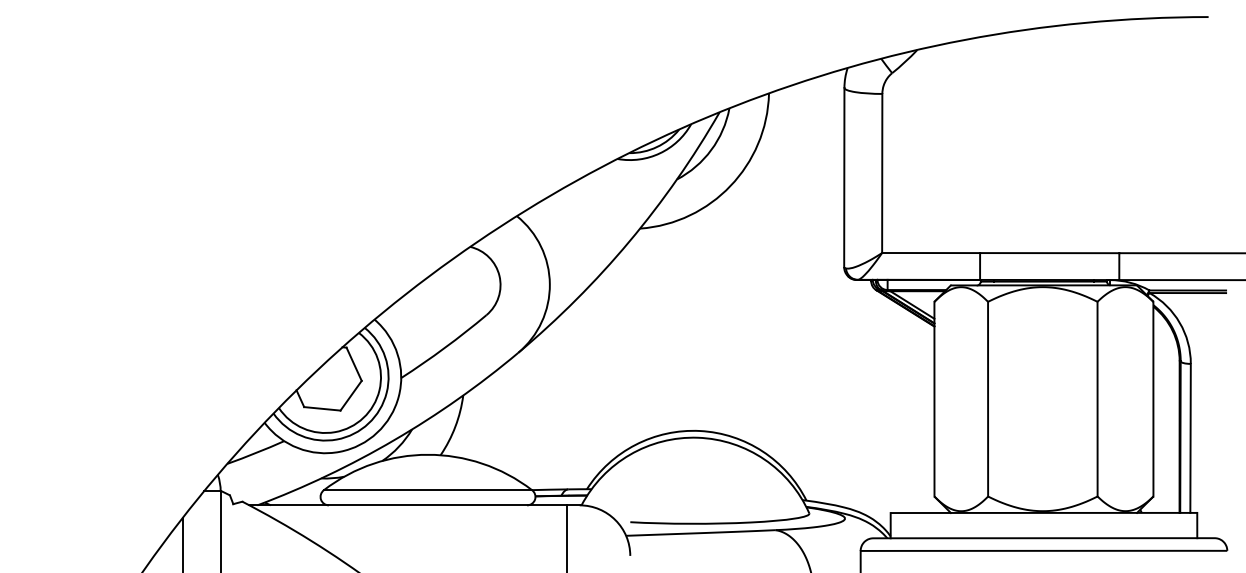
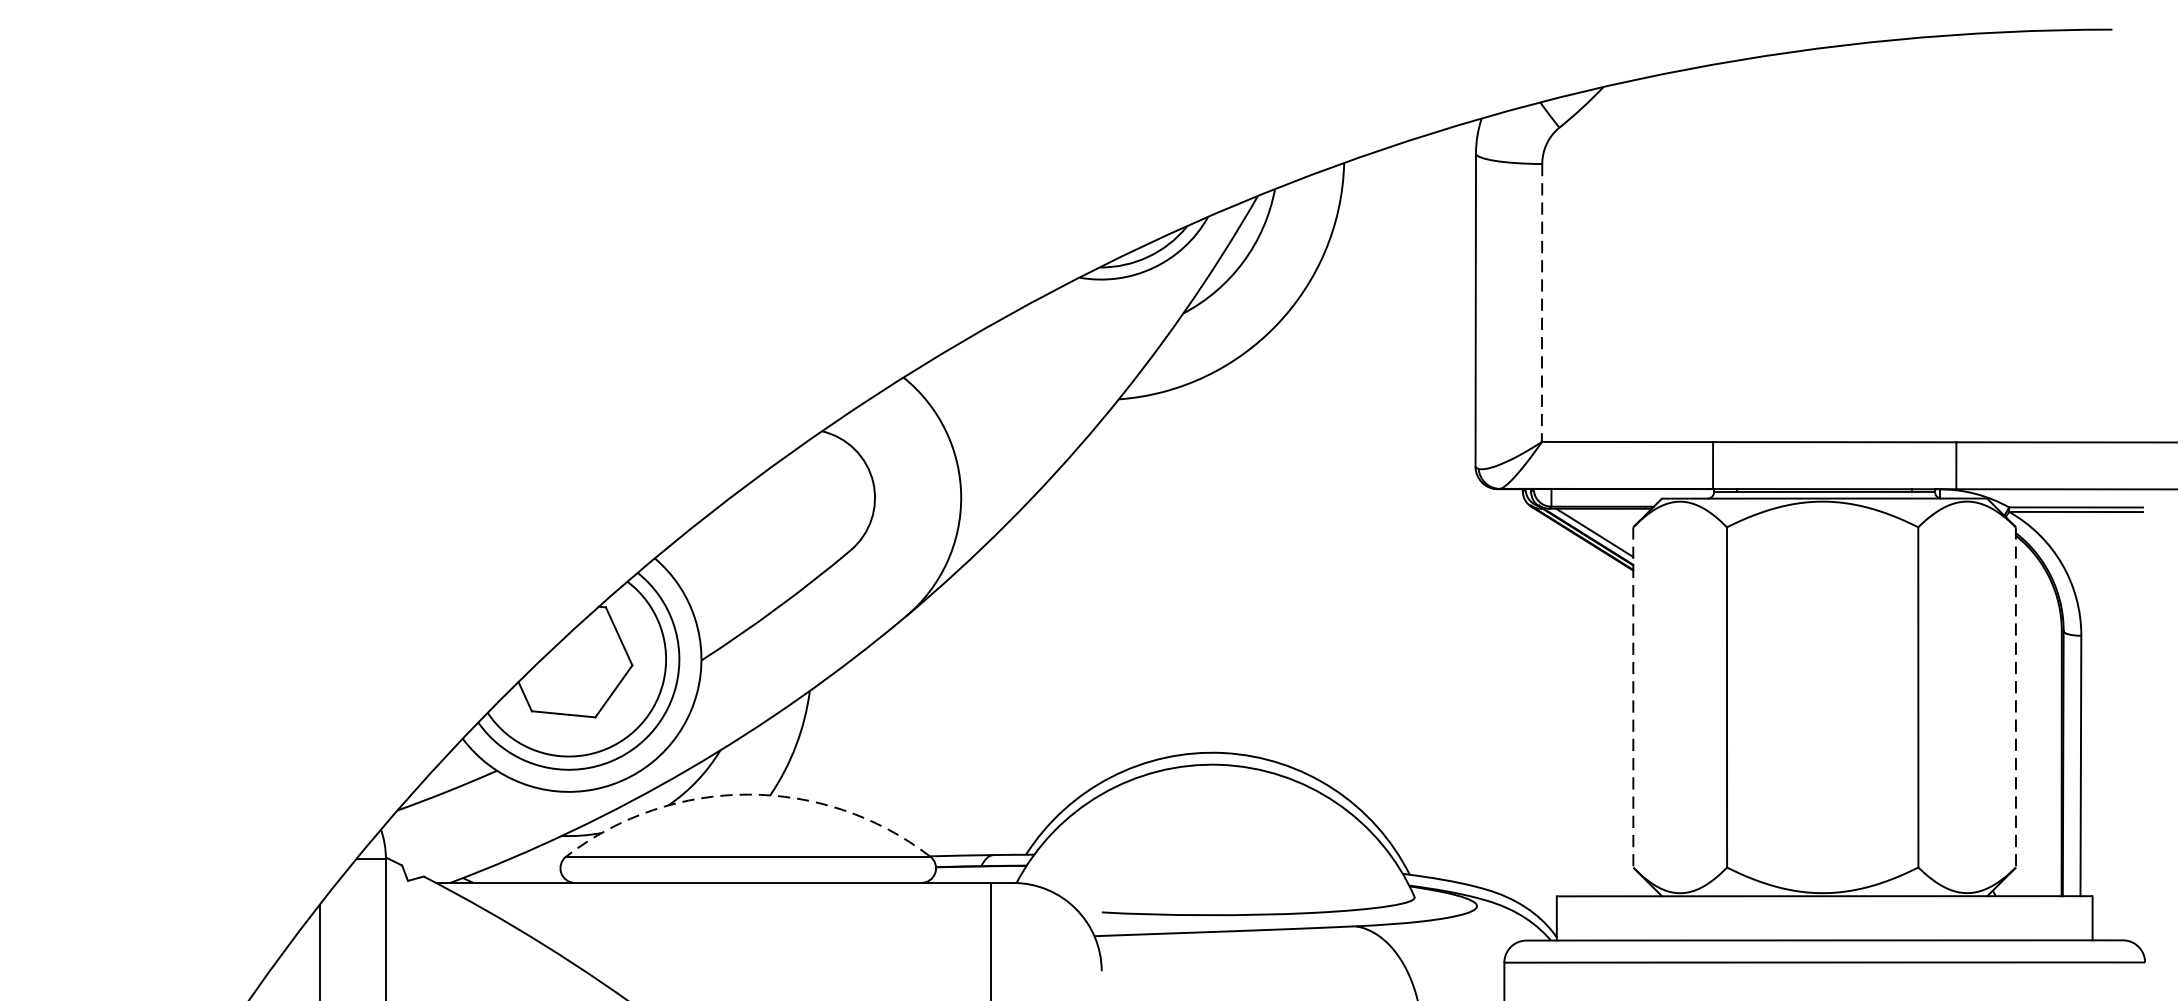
line: (882, 173) -> (1542, 303), solid -> dashed
line: (934, 399) -> (1633, 697), solid -> dashed
line: (1153, 399) -> (2016, 697), solid -> dashed
arc: (428, 454) -> (749, 794), solid -> dashed

